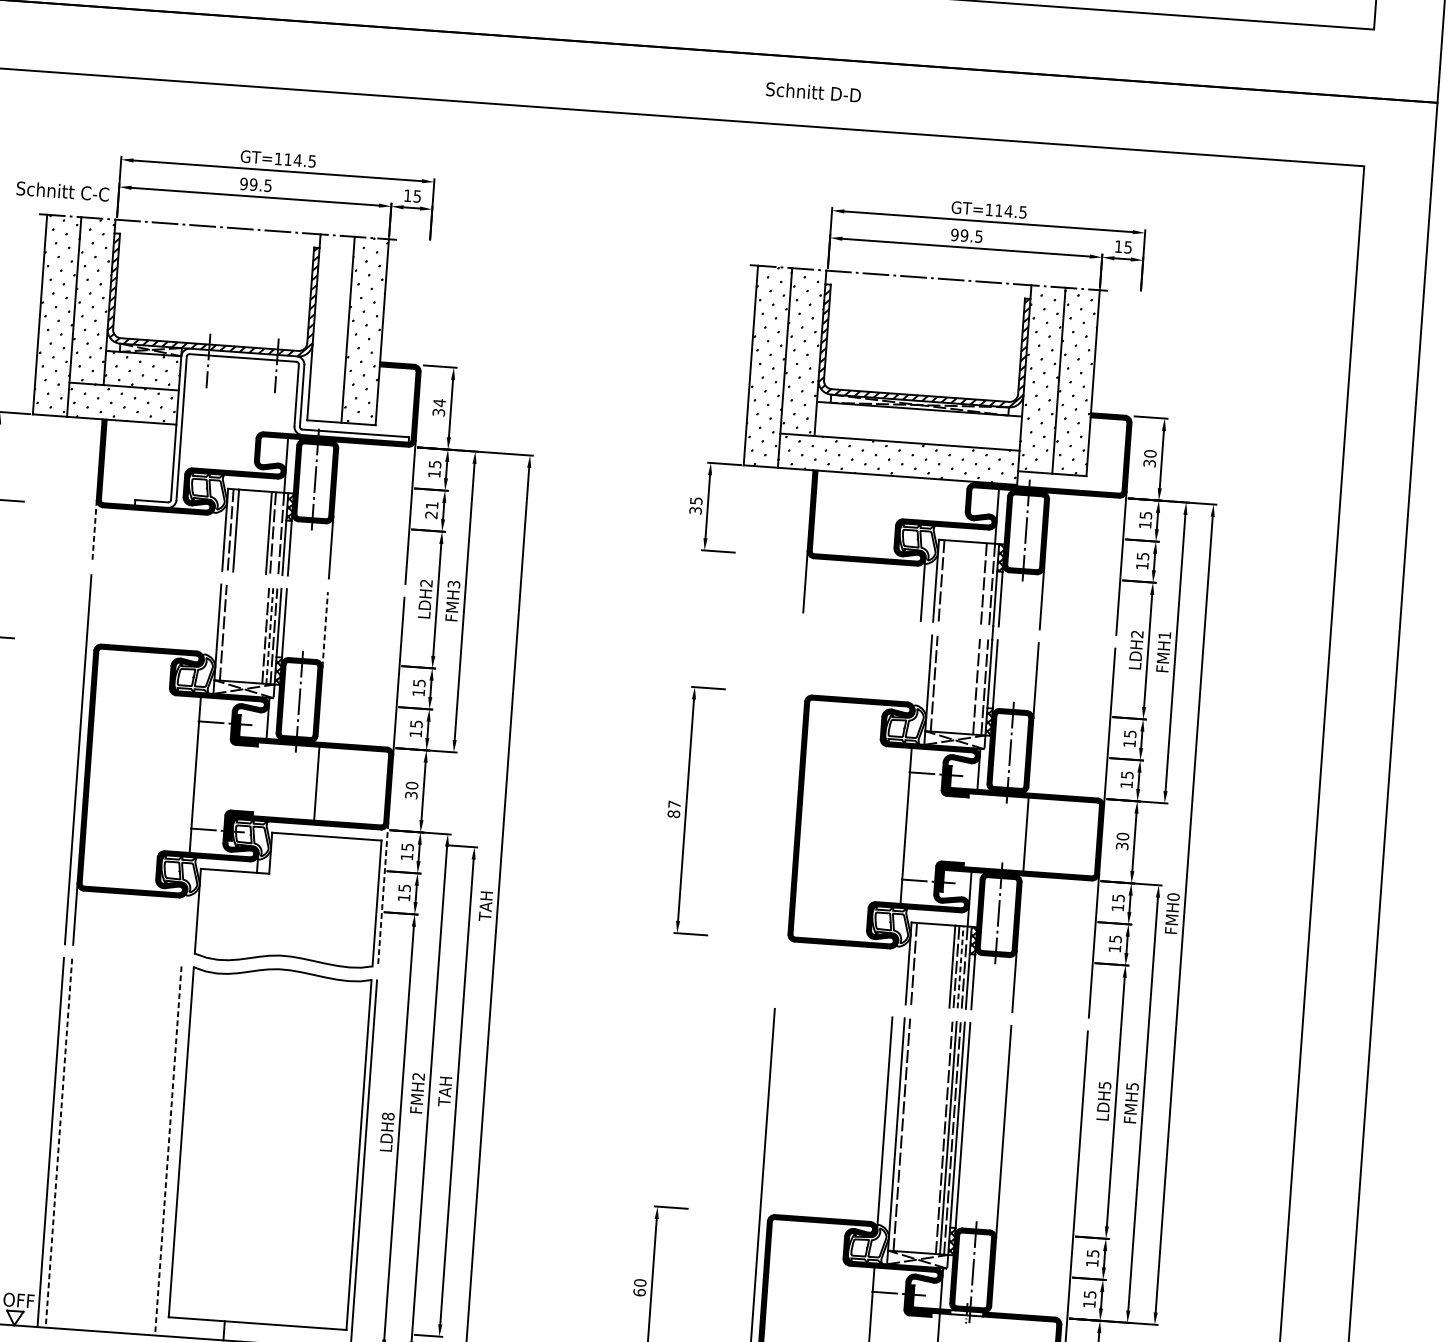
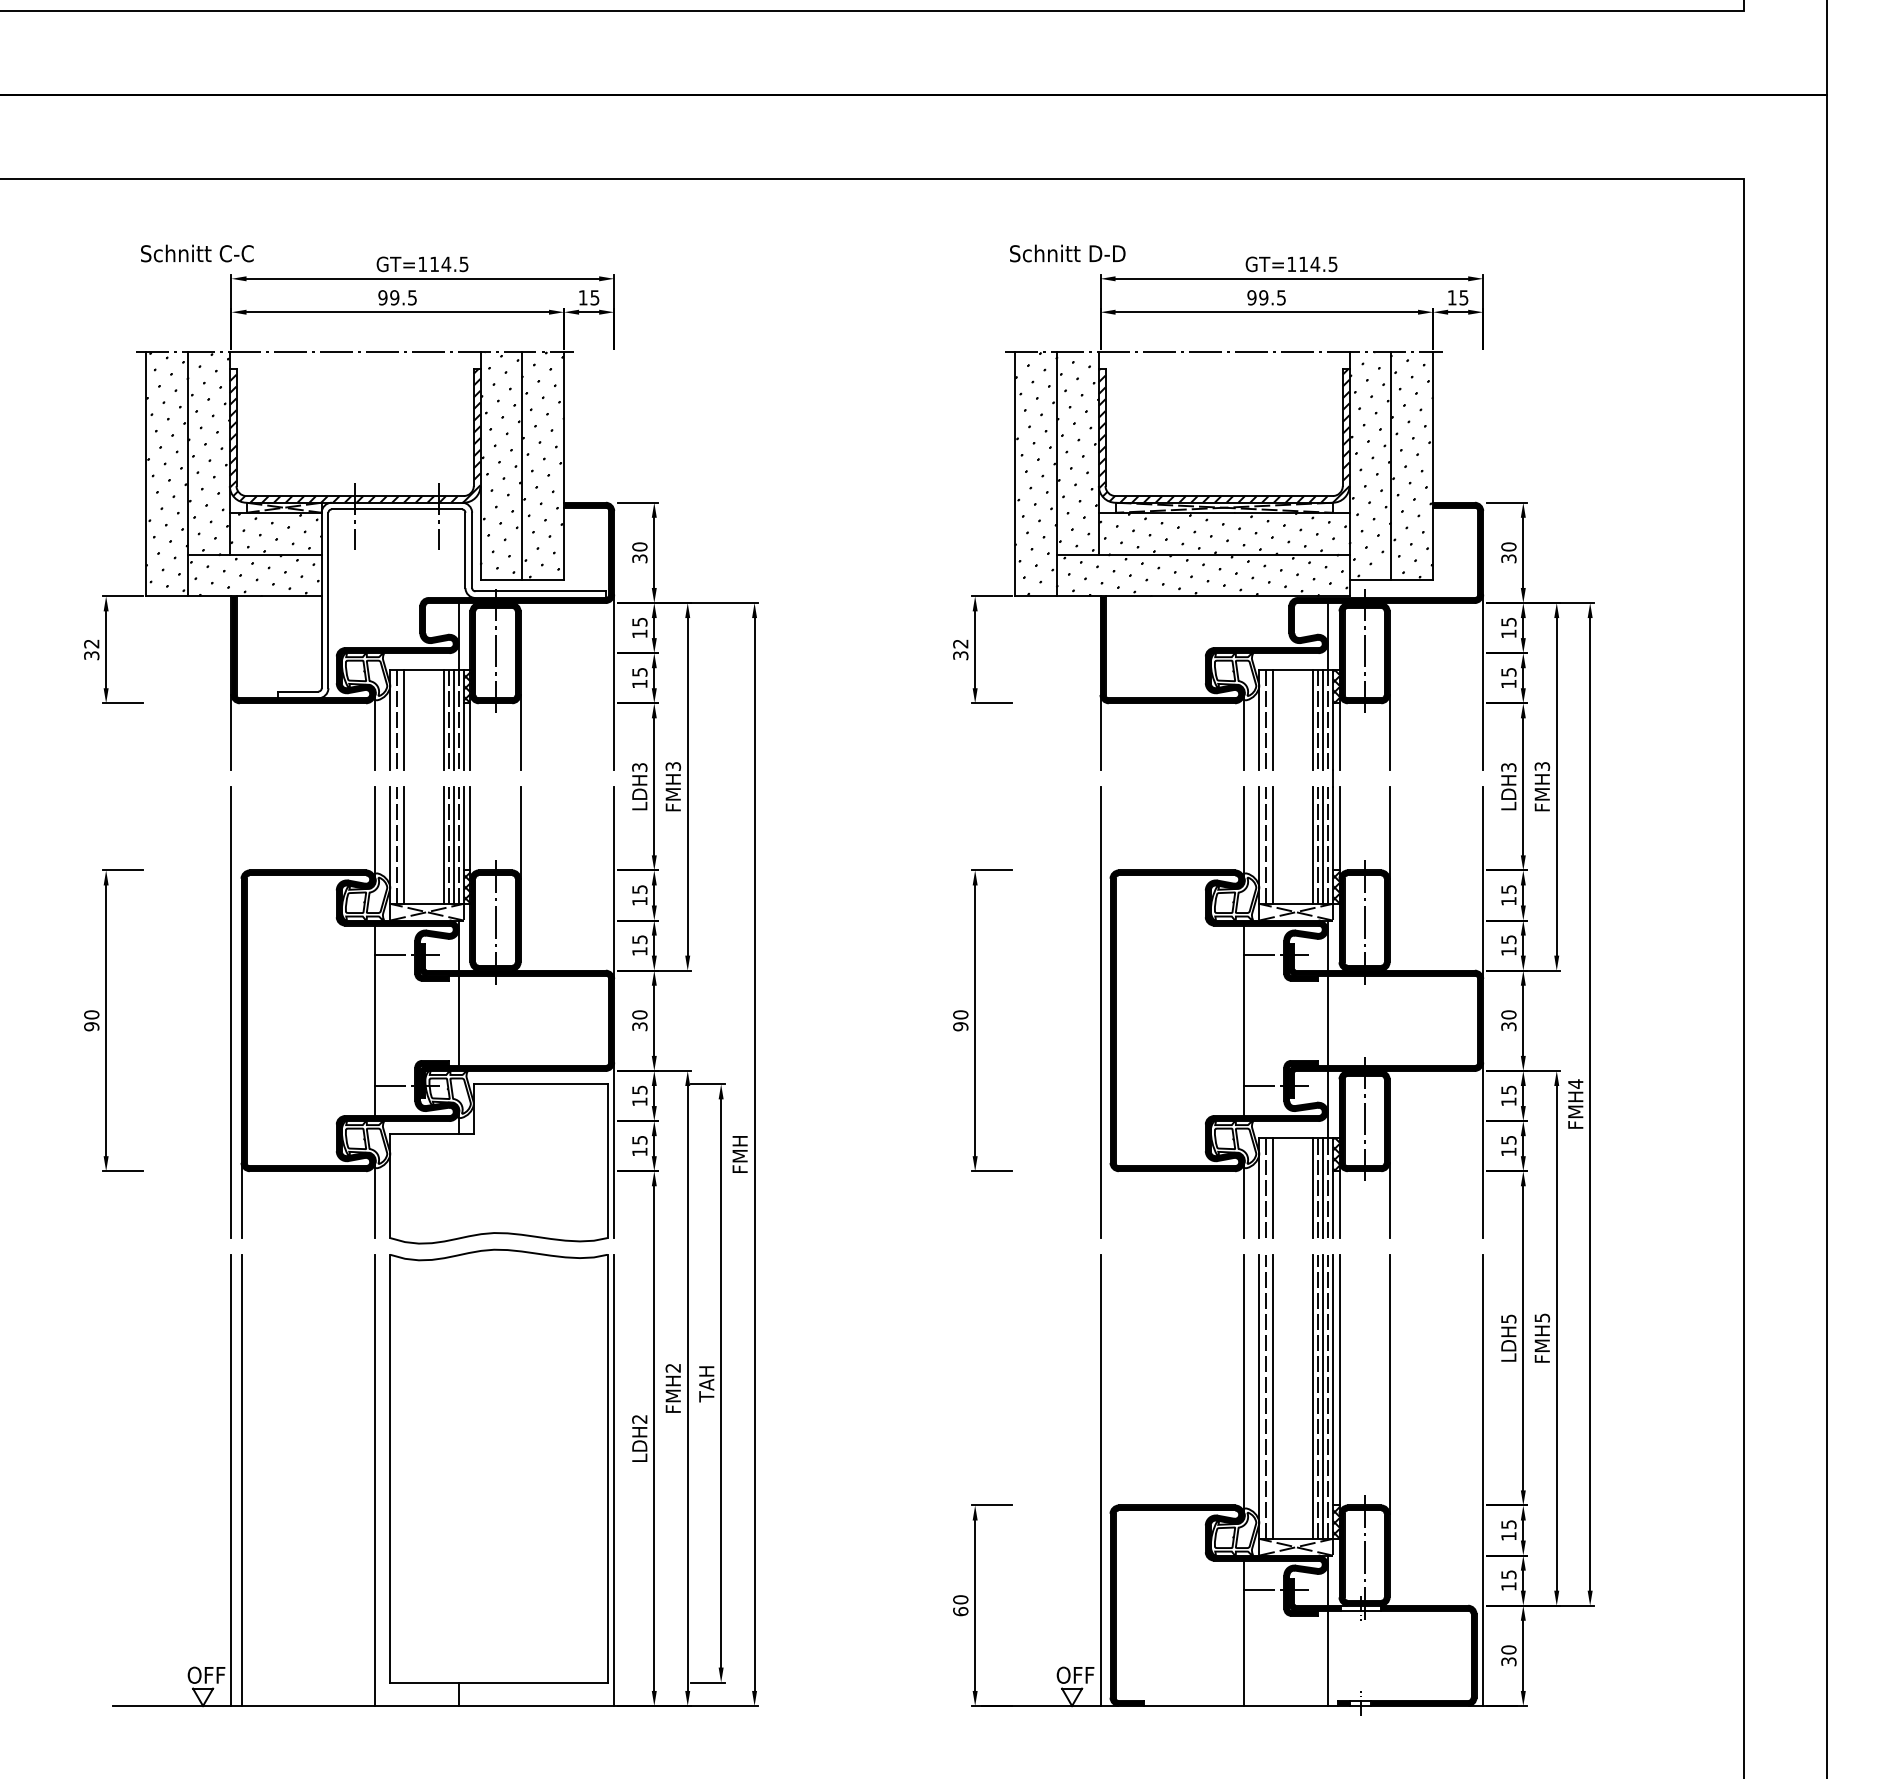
text: (813, 92) -> (1067, 253), moved
text: (63, 191) -> (197, 253), moved
hatch: (331, 328) -> (501, 465), added
text: (439, 402) -> (639, 546), 34 -> 30
hatch: (918, 426) -> (1224, 533), added
text: (696, 500) -> (960, 643), 35 -> 32
text: (431, 510) -> (639, 678), 21 -> 15
line: (94, 530) -> (231, 732), dashed -> solid
line: (276, 533) -> (453, 719), added
line: (212, 539) -> (375, 732), added
line: (946, 581) -> (1272, 719), added
text: (426, 583) -> (639, 767), LDH2 -> LDH3
line: (979, 583) -> (1312, 719), added
line: (987, 584) -> (1322, 719), added
line: (206, 620) -> (375, 832), added
line: (325, 629) -> (520, 832), dashed -> solid
line: (228, 632) -> (403, 844), added
line: (261, 634) -> (443, 844), added
text: (1137, 634) -> (1508, 767), LDH2 -> LDH3
line: (269, 635) -> (453, 844), dashed -> solid
text: (1165, 635) -> (1542, 766), FMH1 -> FMH3
line: (917, 671) -> (1244, 832), added
line: (939, 683) -> (1272, 844), added
line: (972, 685) -> (1312, 844), added
line: (980, 686) -> (1322, 844), added
line: (316, 783) -> (458, 1020), moved
text: (674, 809) -> (960, 1020), 87 -> 90
line: (789, 810) -> (1100, 1012), added
line: (1025, 834) -> (1327, 1020), moved
line: (383, 895) -> (614, 1150), dashed -> solid
text: (1173, 896) -> (1575, 1083), FMH0 -> FMH4
text: (485, 905) -> (739, 1154), TAH -> FMH
line: (184, 922) -> (375, 1200), added
line: (919, 963) -> (1272, 1187), added
line: (960, 966) -> (1322, 1187), dashed -> solid
line: (895, 972) -> (1244, 1200), added
text: (388, 1115) -> (639, 1418), LDH8 -> LDH2
line: (907, 1134) -> (1272, 1396), added
line: (939, 1137) -> (1312, 1396), added
line: (58, 1143) -> (241, 1480), dashed -> solid
line: (168, 1151) -> (375, 1480), dashed -> solid

